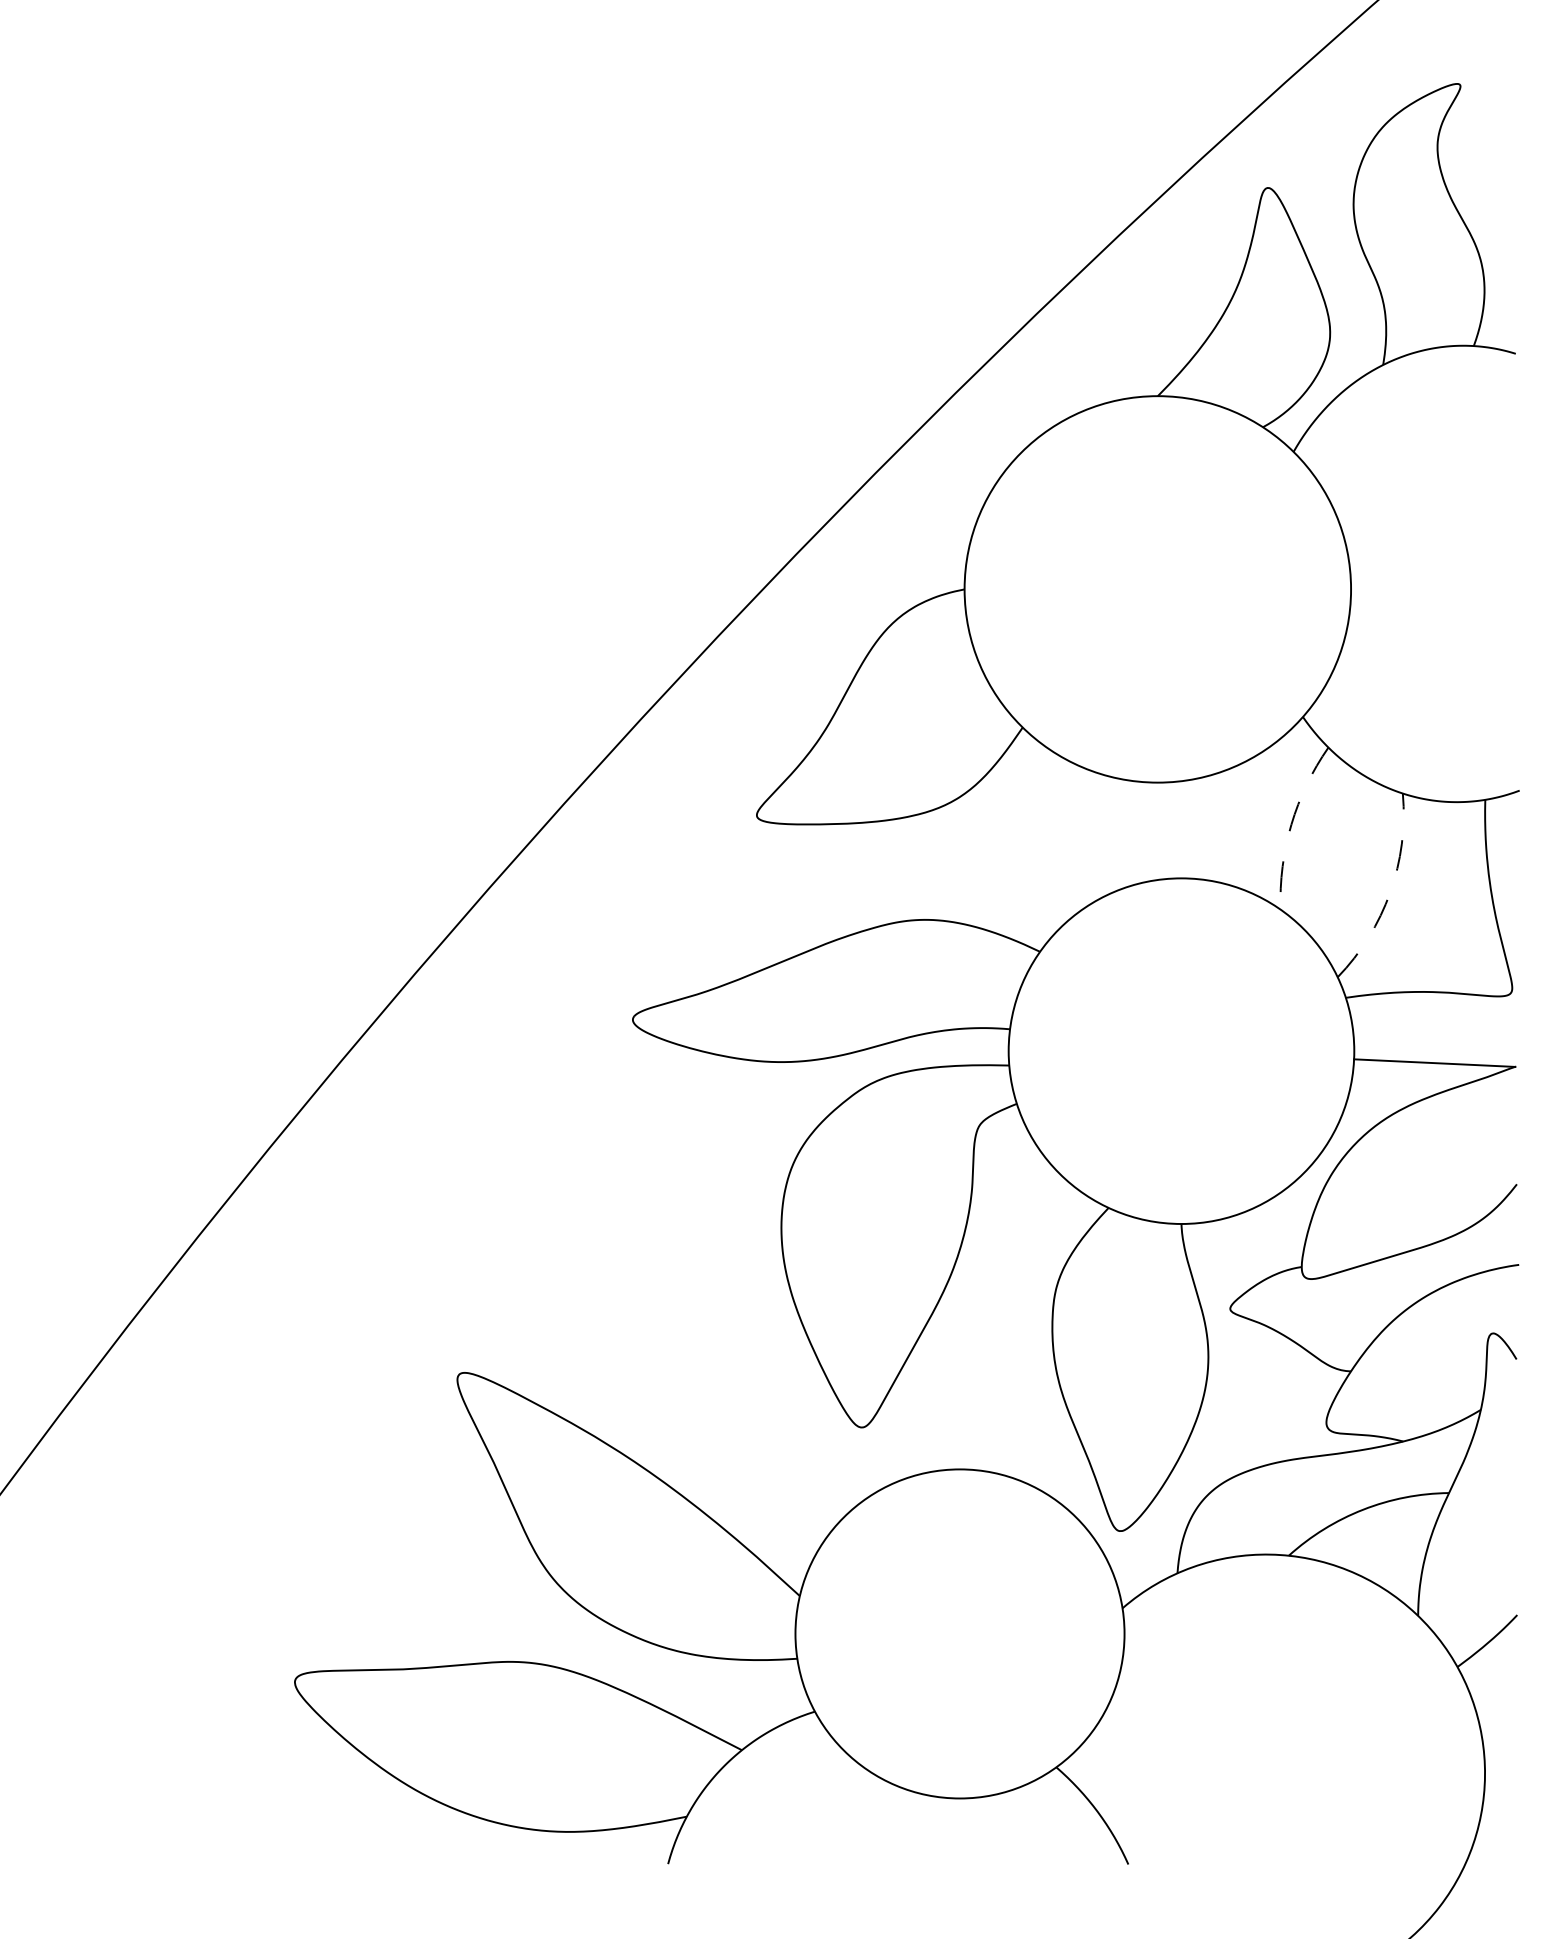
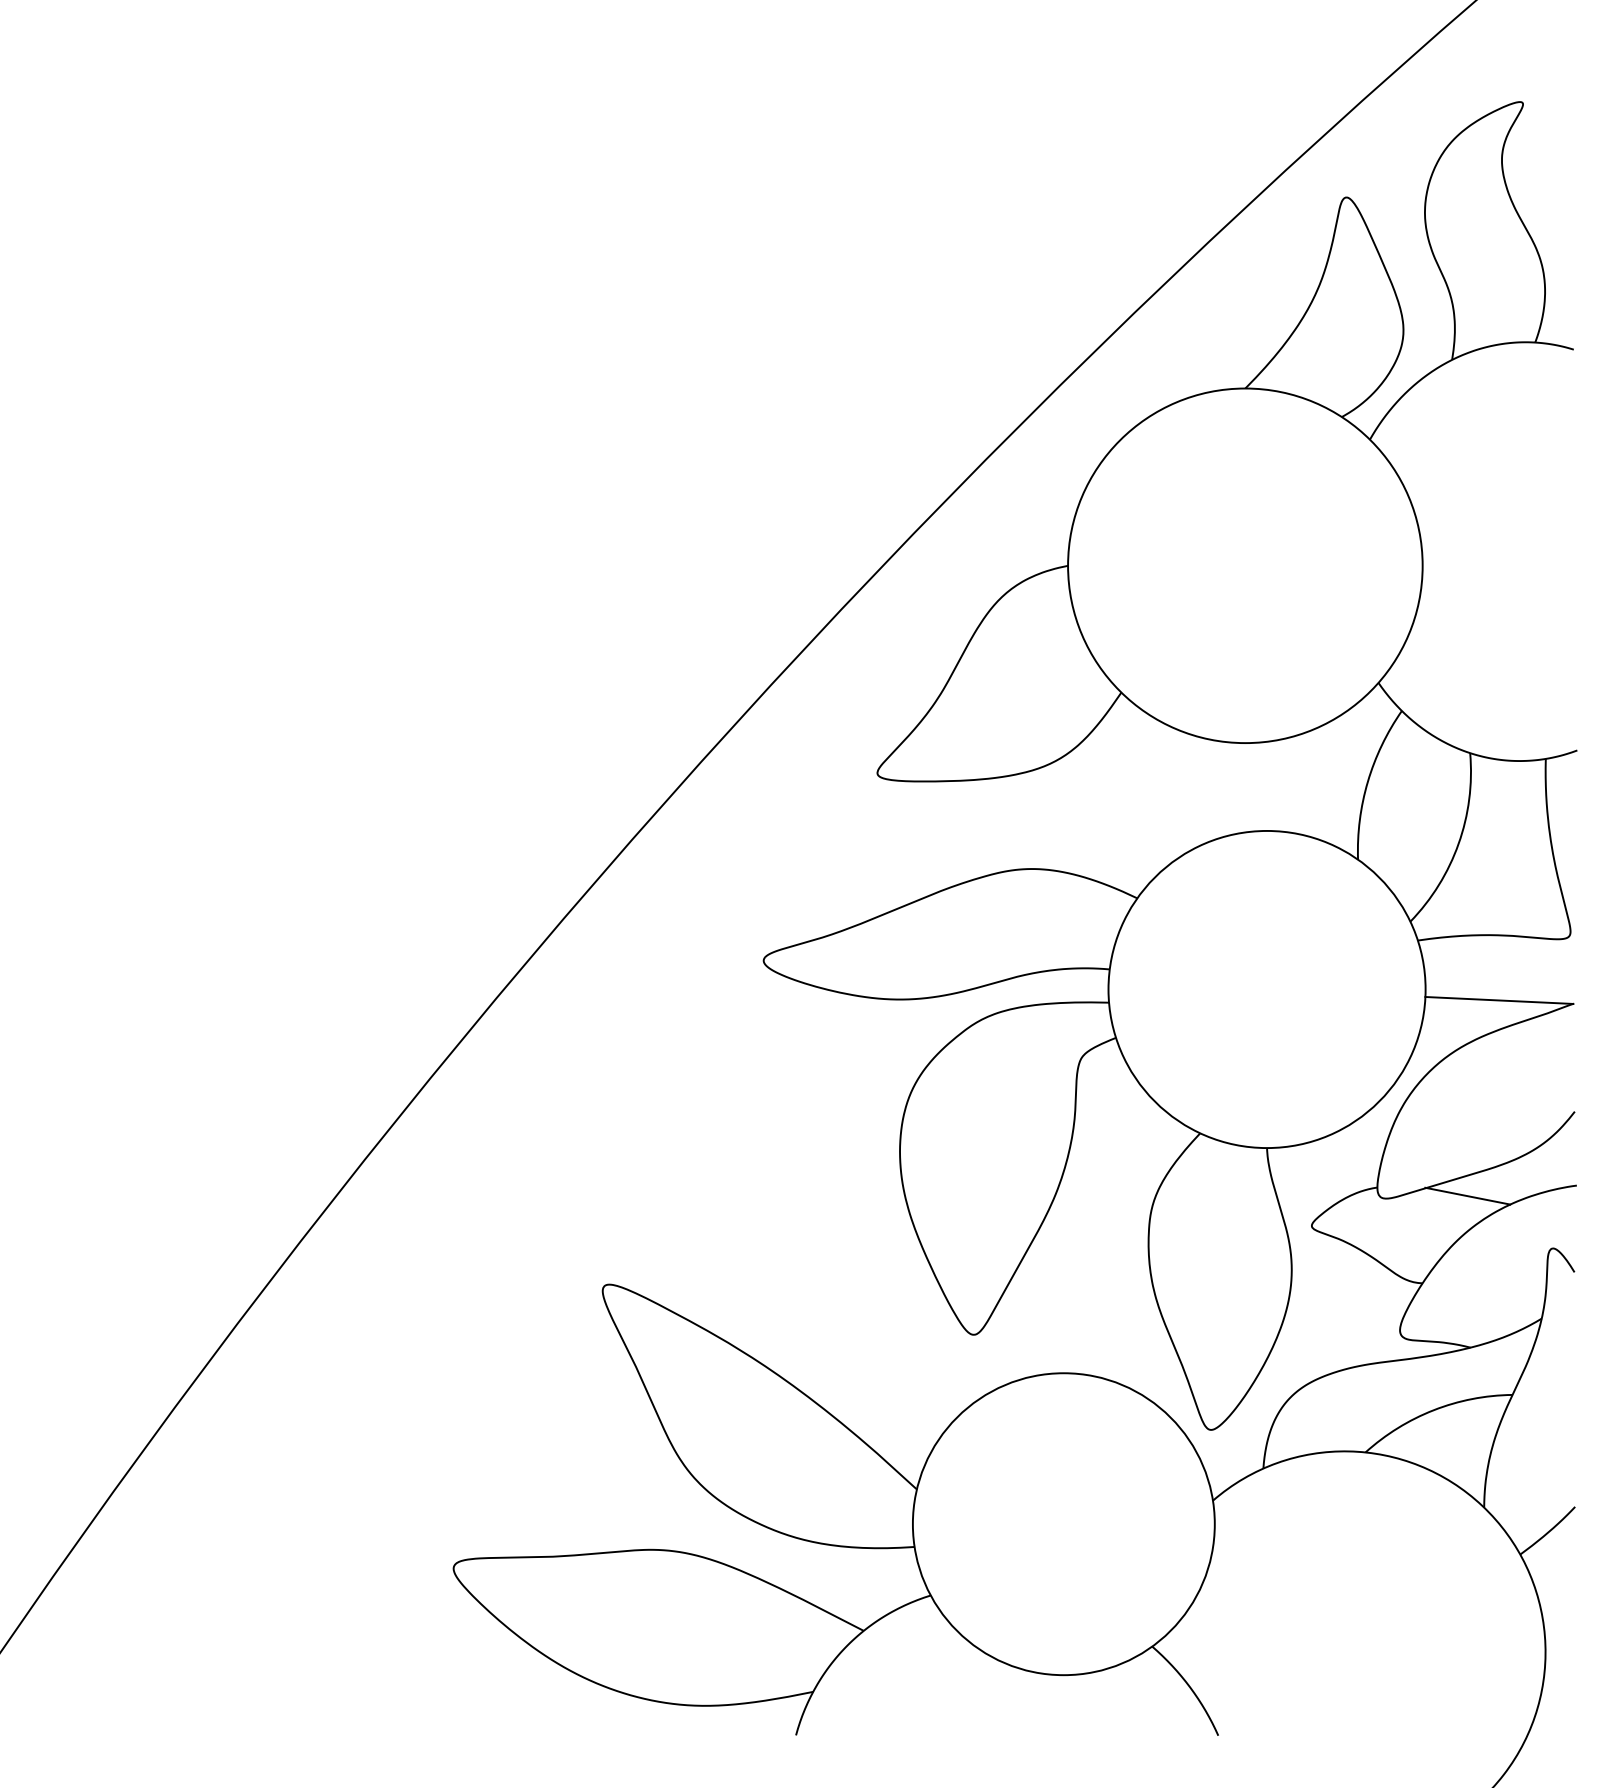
arc: (1290, 824) -> (1367, 781), dashed -> solid
arc: (1390, 892) -> (1458, 843), dashed -> solid
line: (1399, 1275) -> (1467, 1195), added

